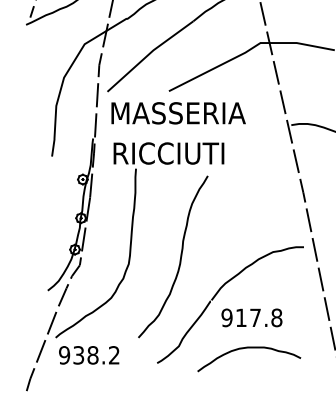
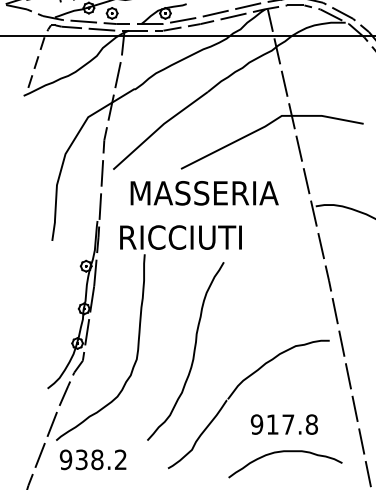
text: (178, 113) -> (204, 193), moved
text: (251, 317) -> (283, 424), moved
curve: (249, 348) -> (285, 452), moved

